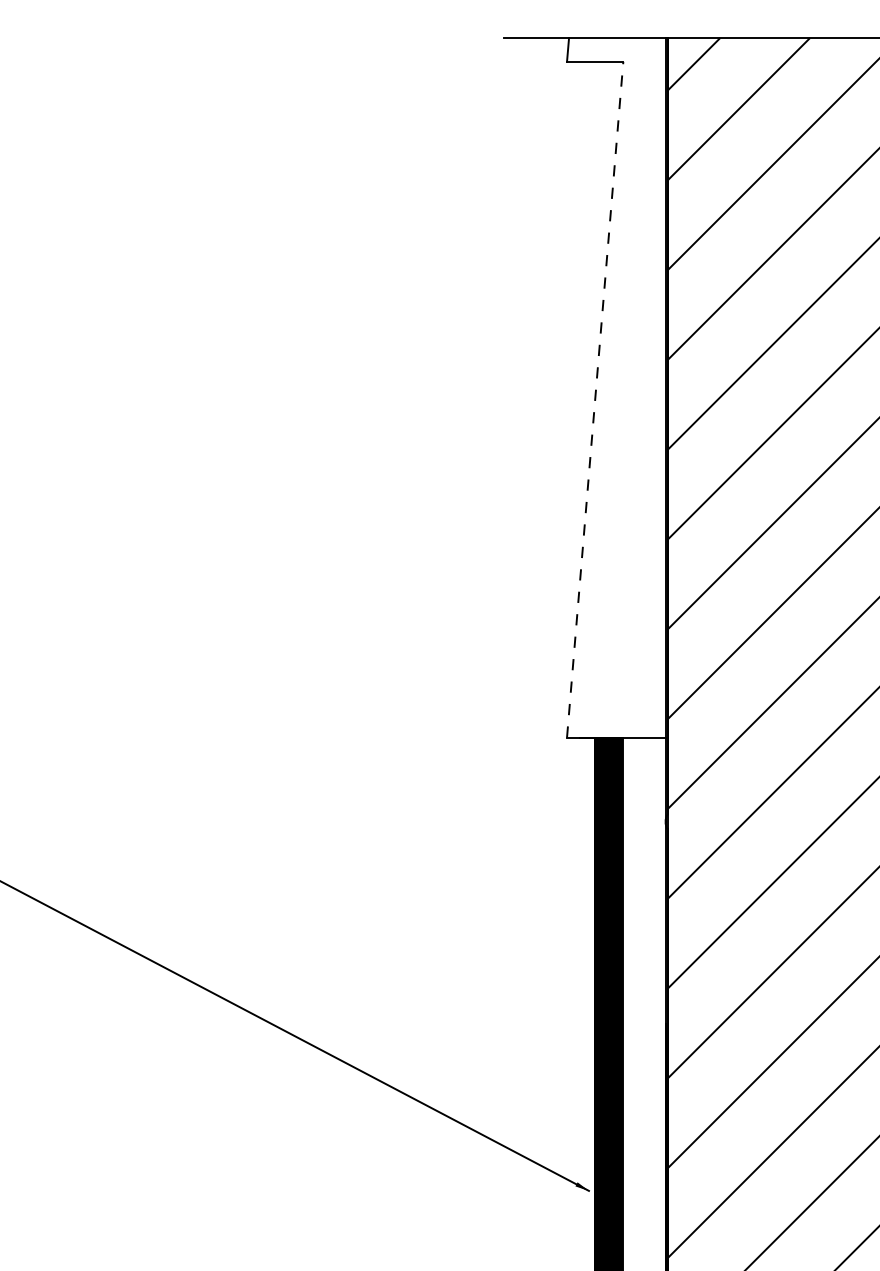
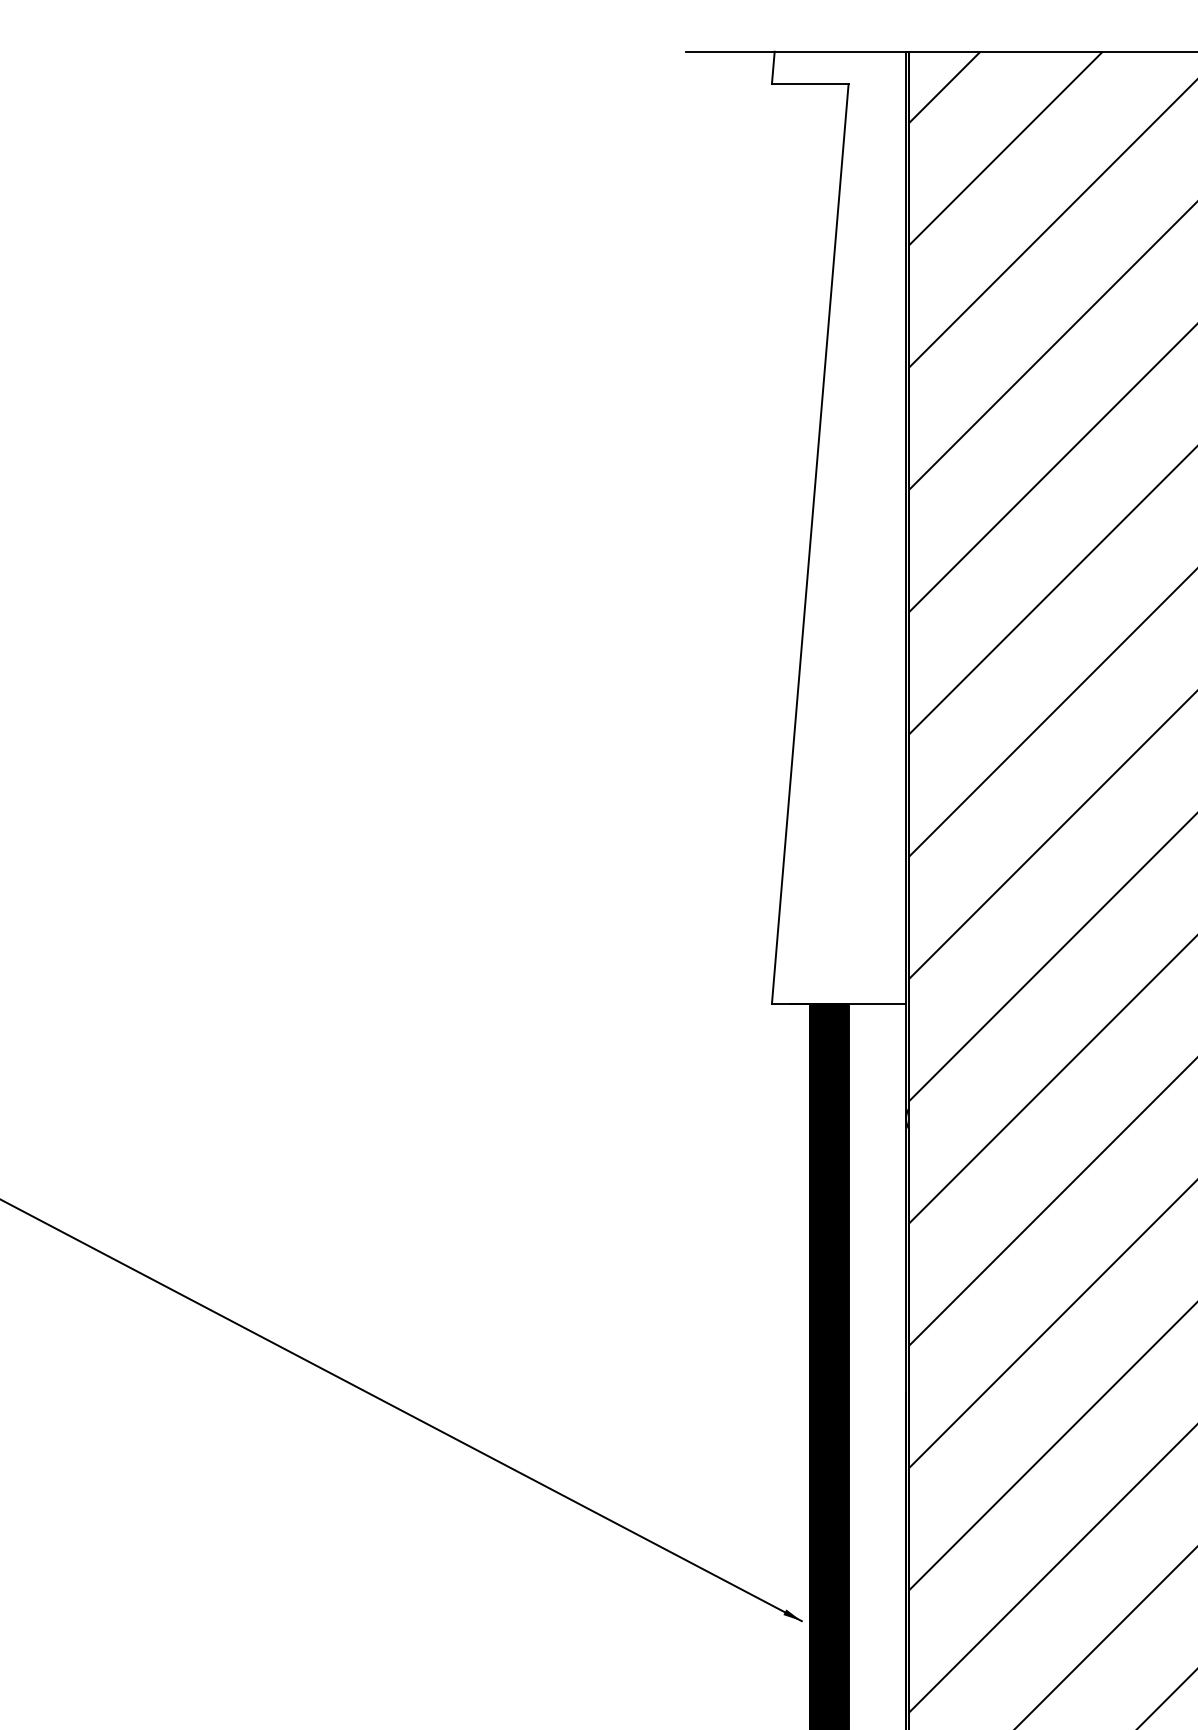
line: (595, 399) -> (810, 543), dashed -> solid

